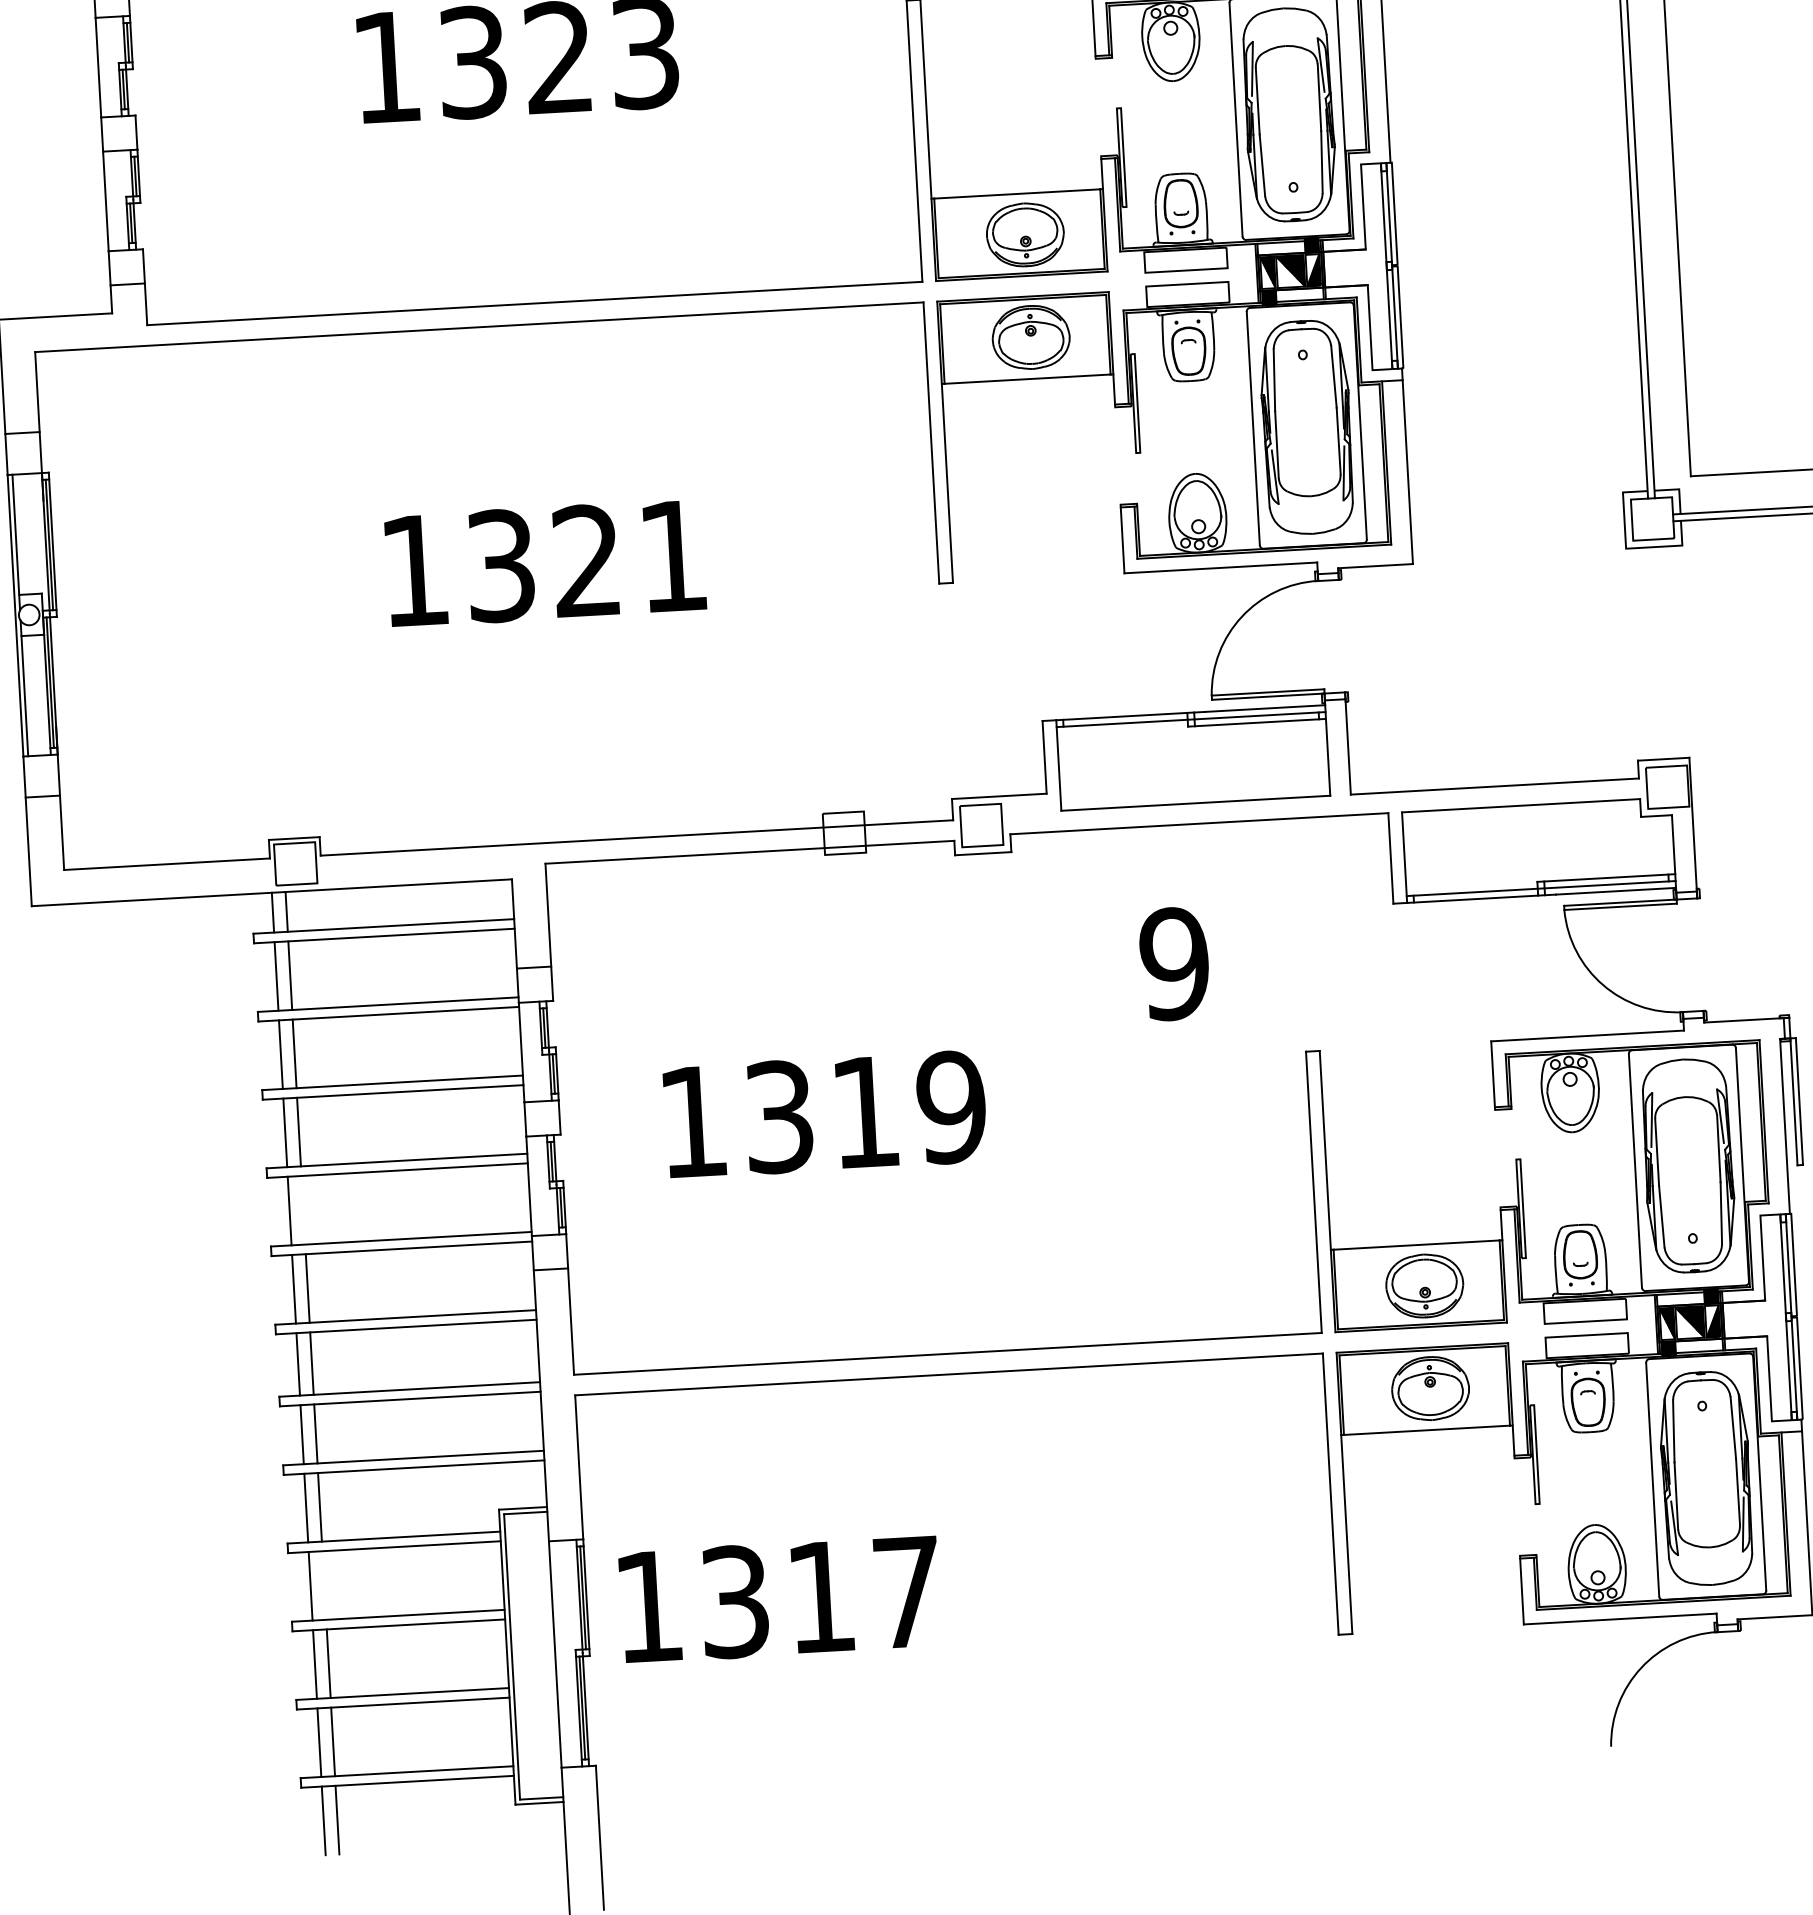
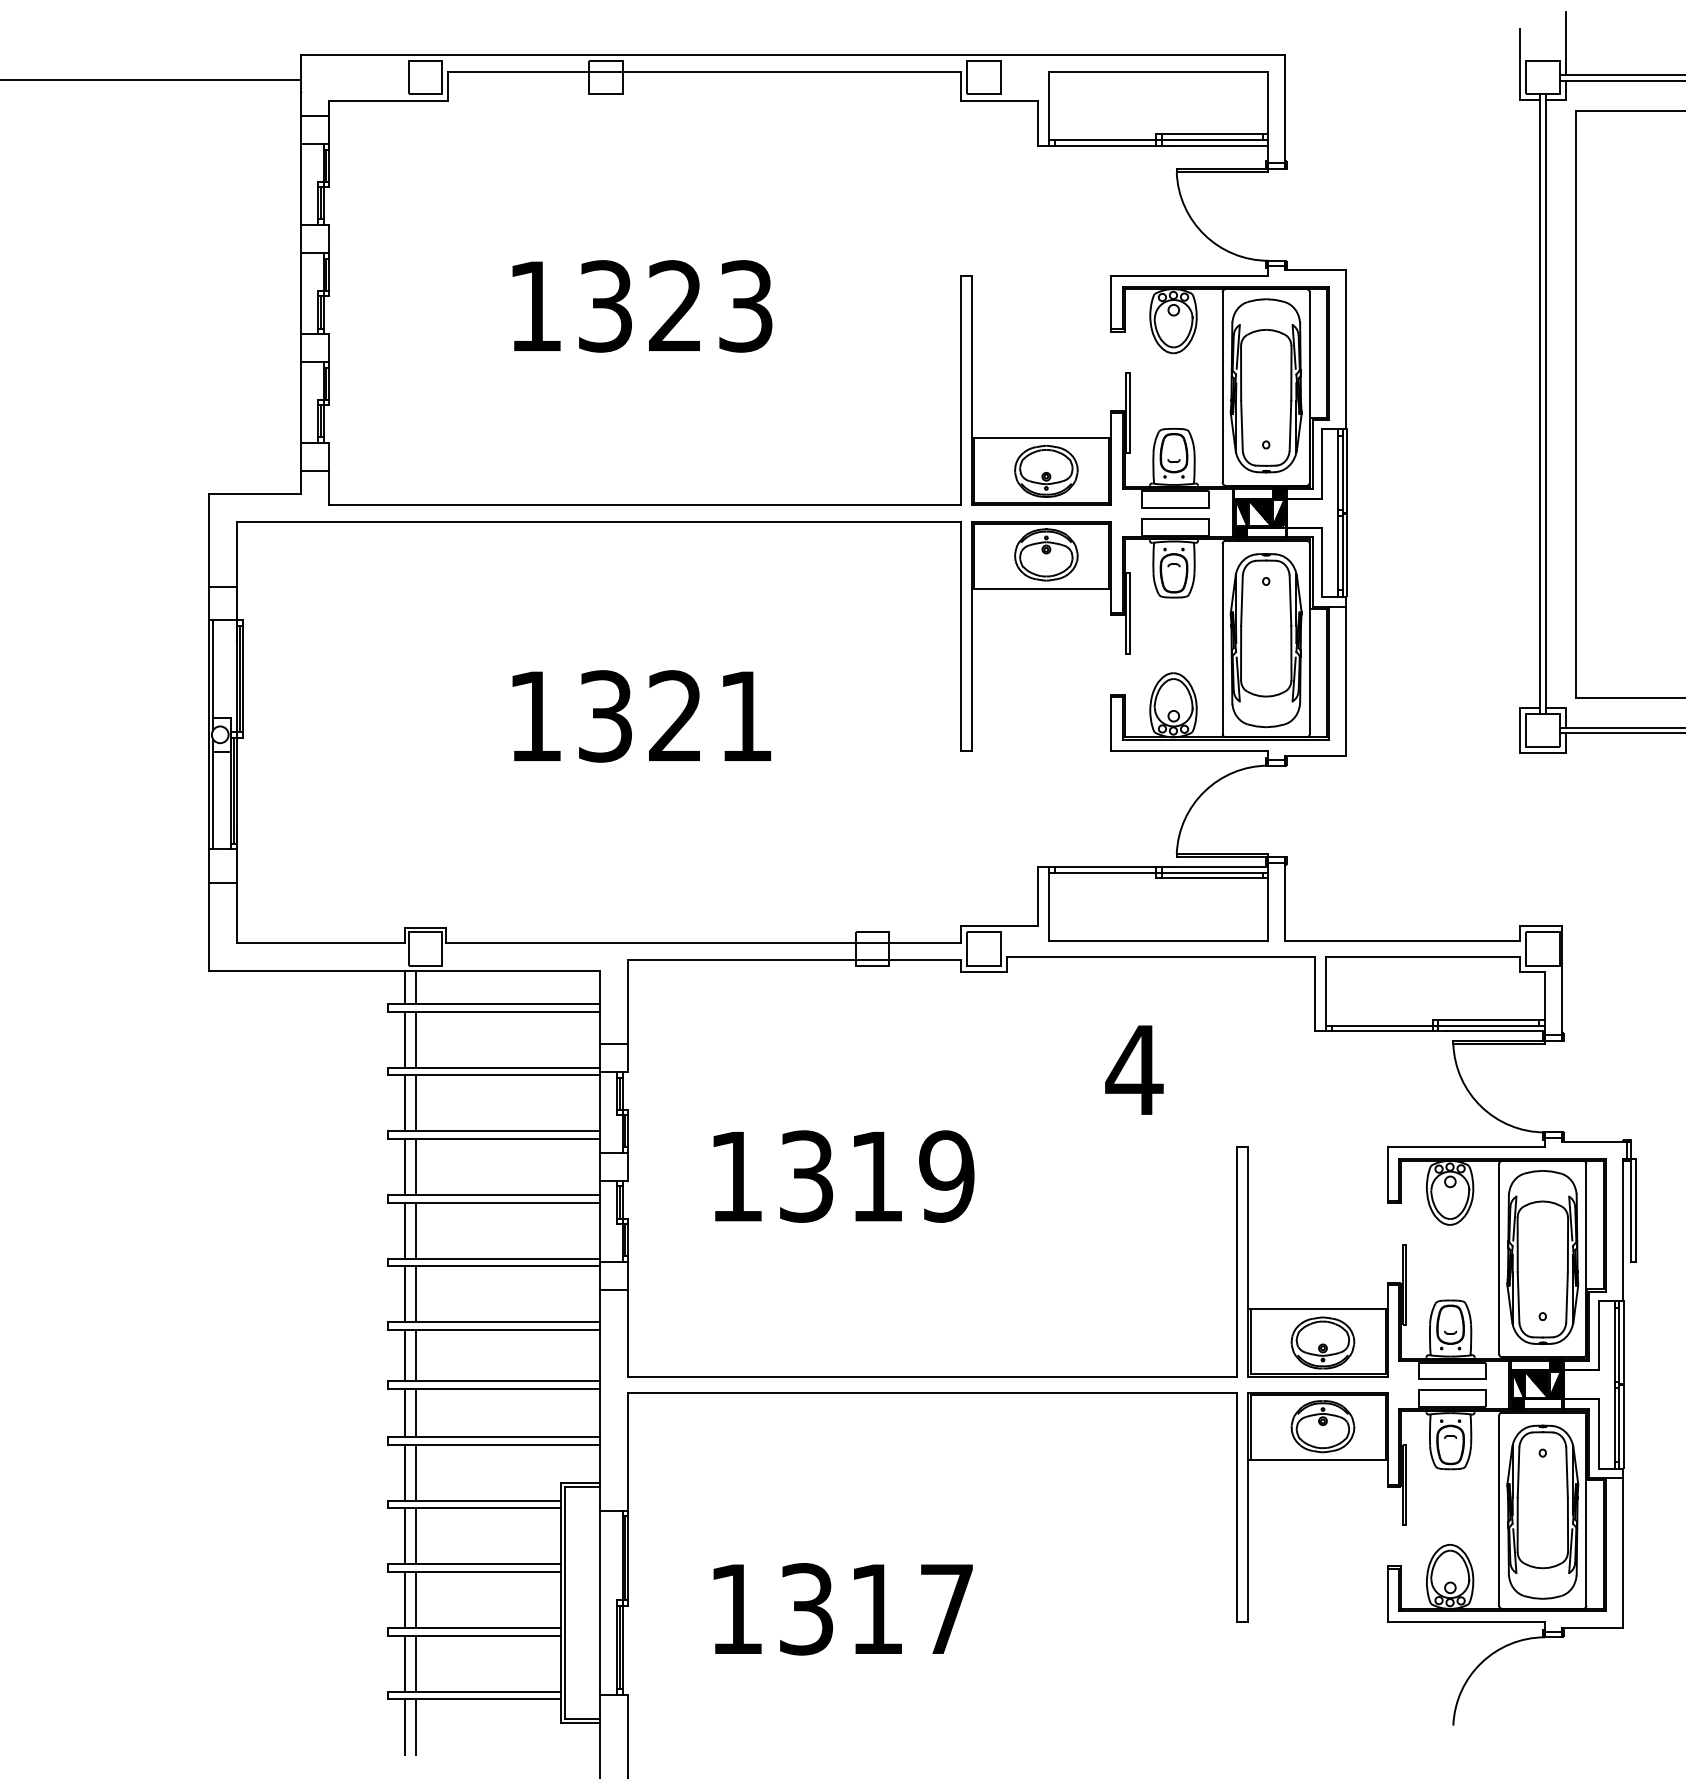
text: (1174, 963) -> (1134, 1069), 9 -> 4
line: (302, 1210) -> (415, 1230), added
line: (323, 1585) -> (415, 1536), added
text: (779, 1599) -> (842, 1609), moved

